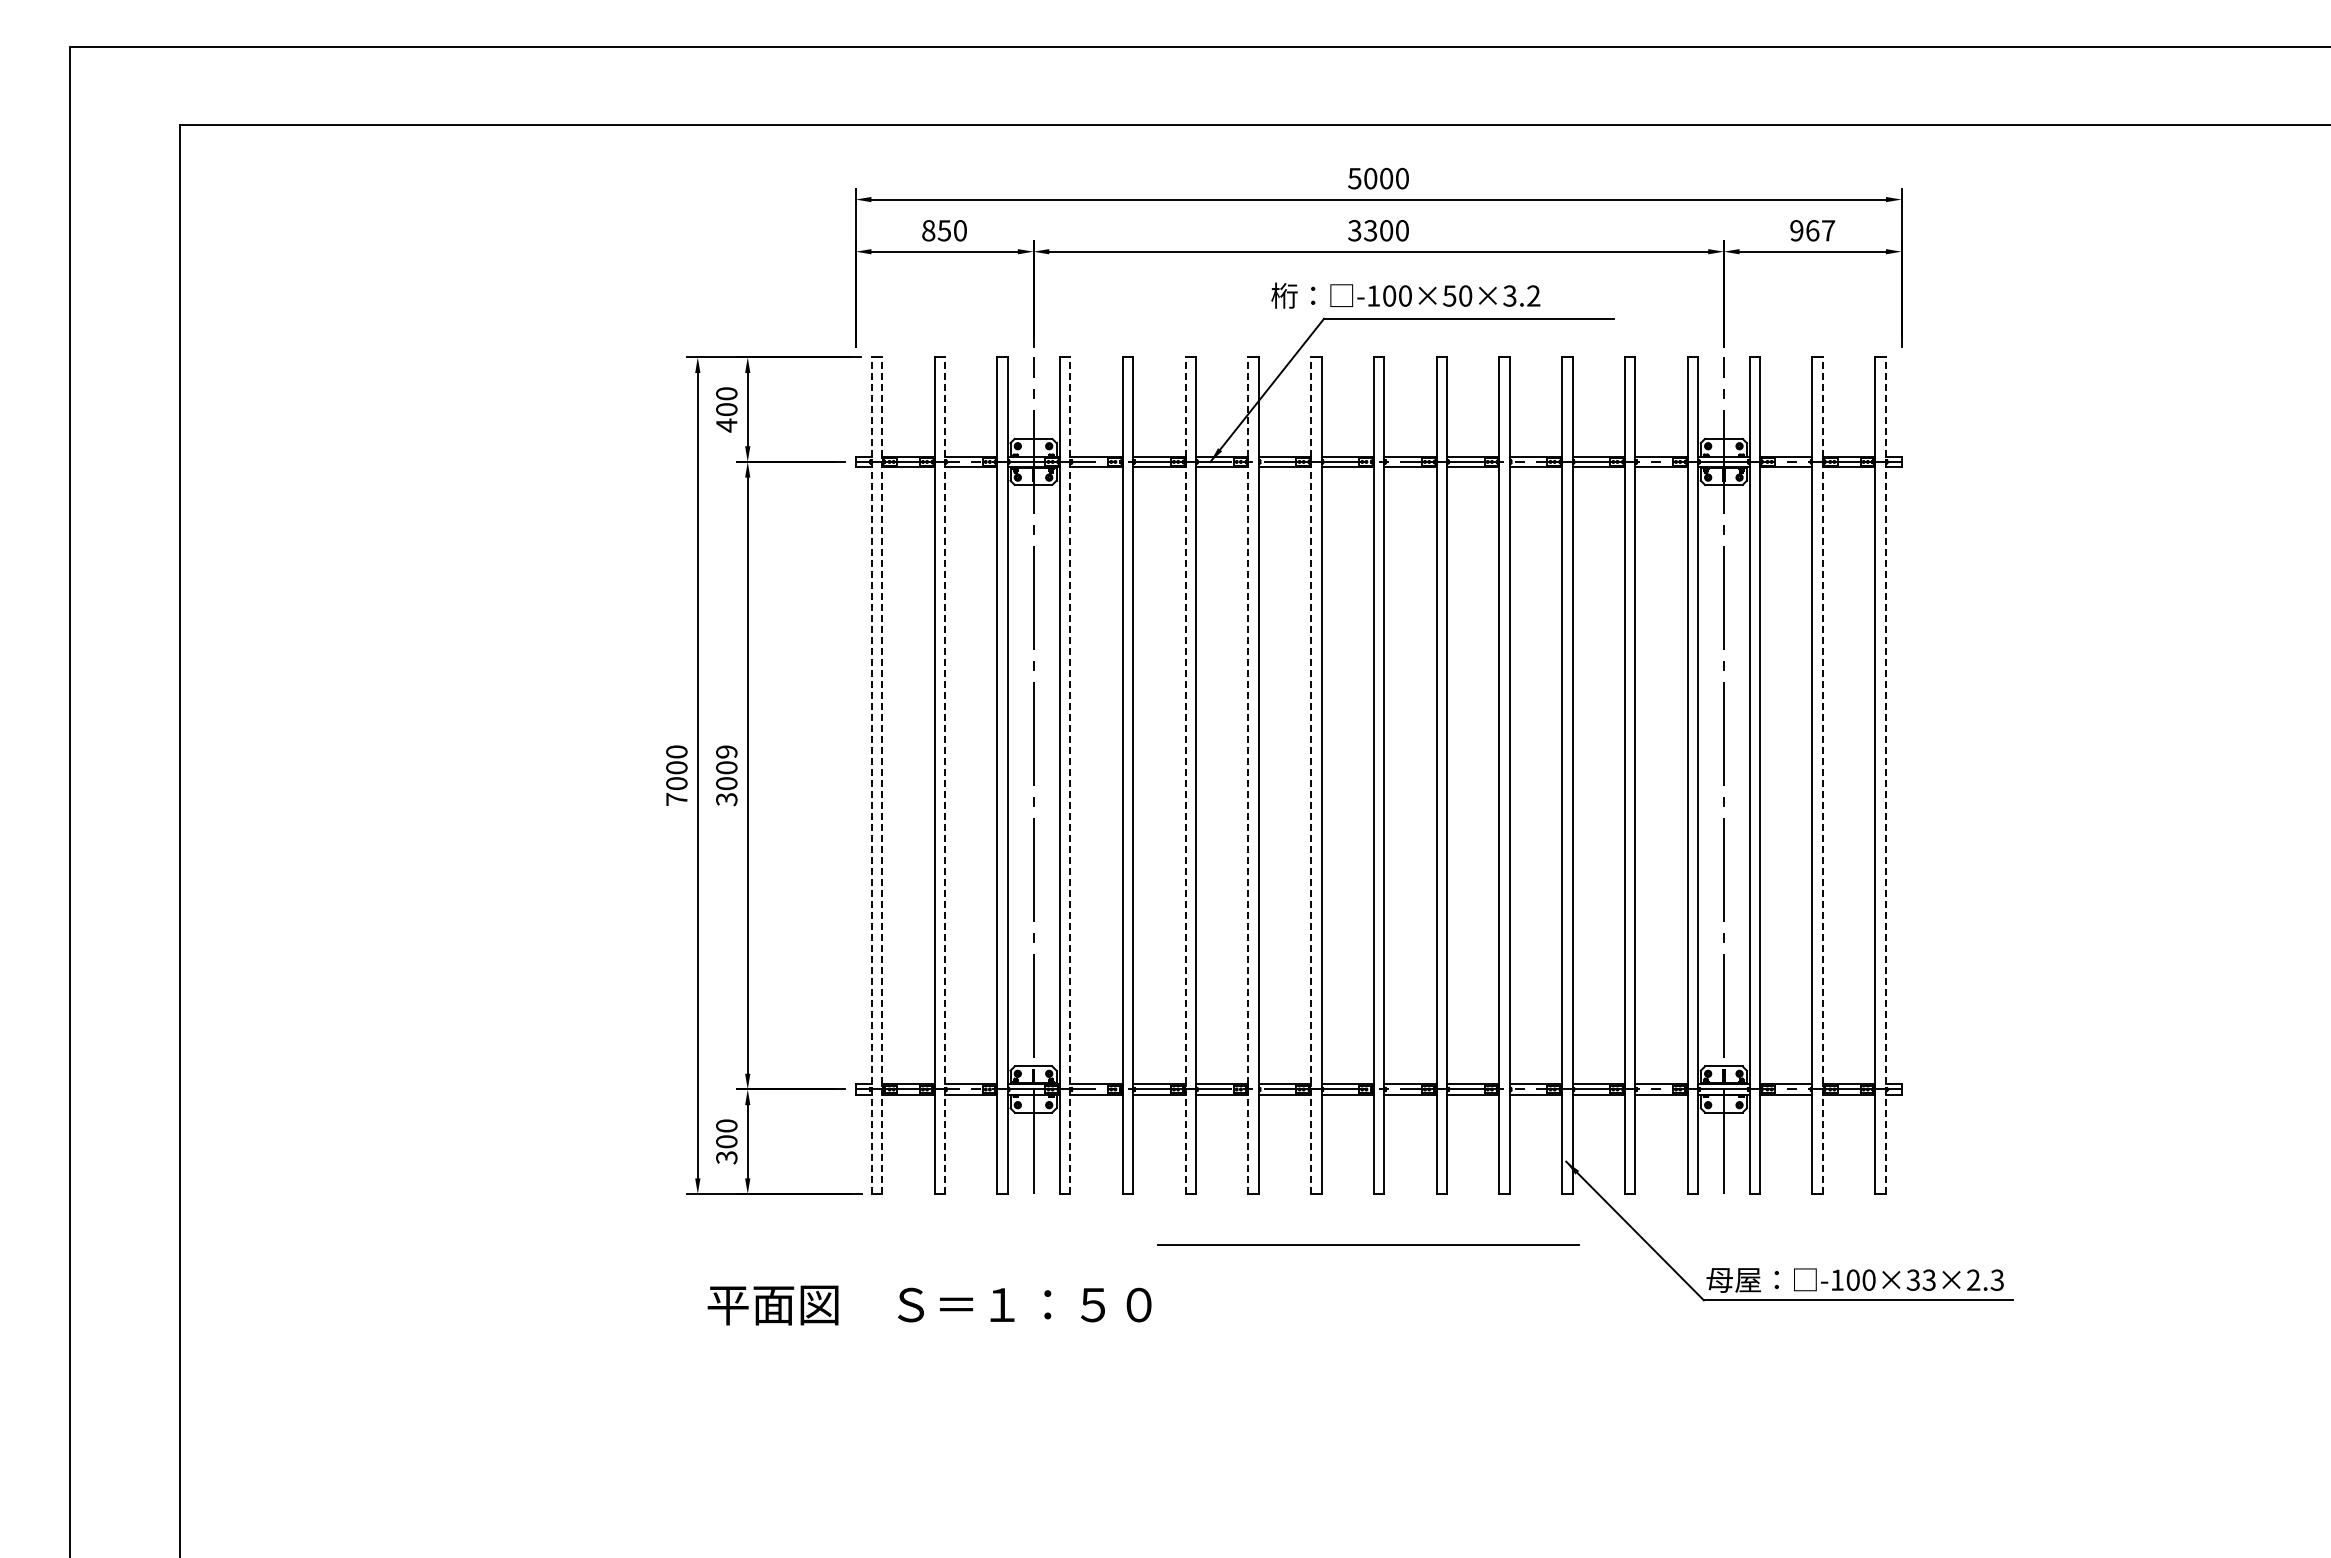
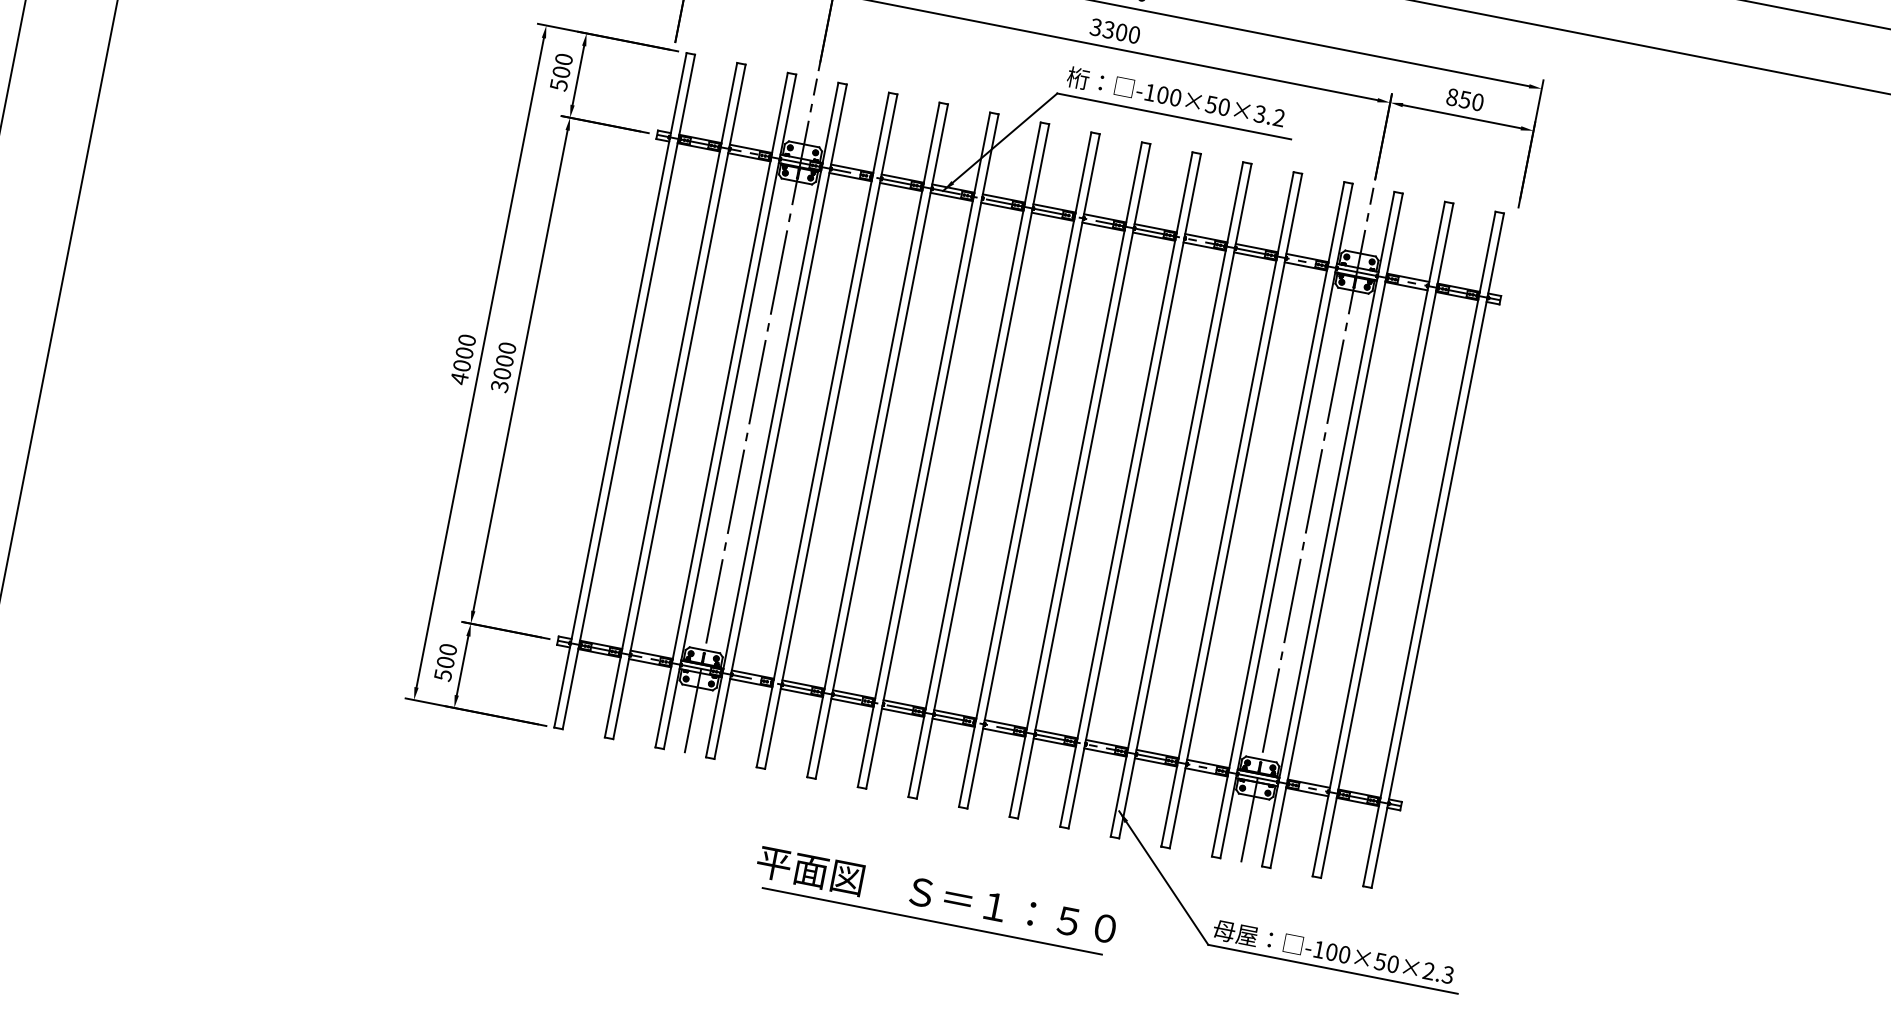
text: (1812, 230) -> (1465, 99), 967 -> 850
text: (1405, 295) -> (1175, 97), moved
text: (726, 425) -> (558, 85), 400 -> 500
text: (726, 751) -> (507, 347), 3009 -> 3000
line: (871, 775) -> (620, 390), dashed -> solid
line: (882, 775) -> (629, 391), dashed -> solid
line: (944, 775) -> (679, 401), dashed -> solid
line: (1070, 775) -> (780, 421), dashed -> solid
line: (1185, 775) -> (873, 439), dashed -> solid
line: (1248, 775) -> (924, 449), dashed -> solid
line: (1311, 775) -> (974, 459), dashed -> solid
line: (1822, 775) -> (1386, 540), dashed -> solid
line: (1885, 775) -> (1437, 550), dashed -> solid
text: (676, 799) -> (459, 378), 7000 -> 4000
text: (726, 1157) -> (442, 675), 300 -> 500
line: (1368, 1244) -> (932, 920), moved
text: (1921, 1279) -> (1387, 962), -100×33×2.3 -> -100×50×2.3
text: (929, 1305) -> (936, 895), moved

